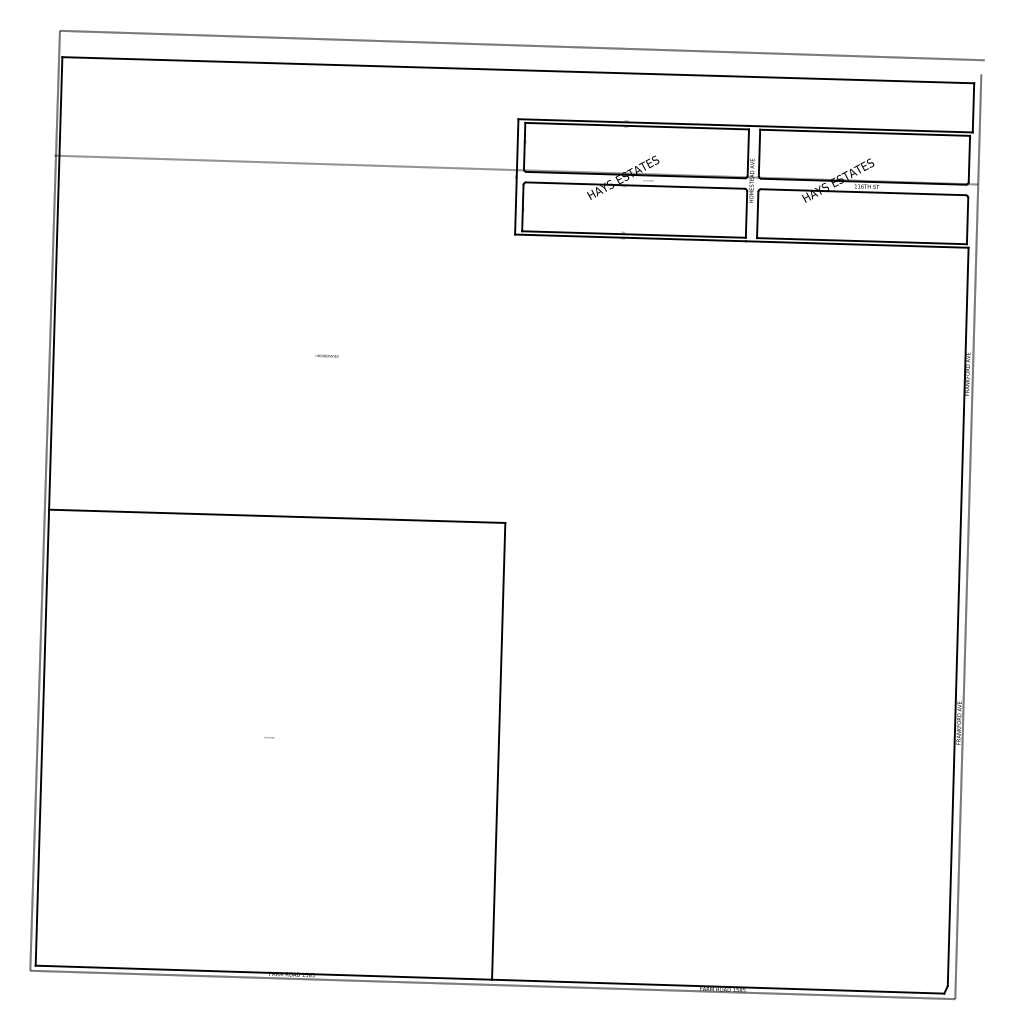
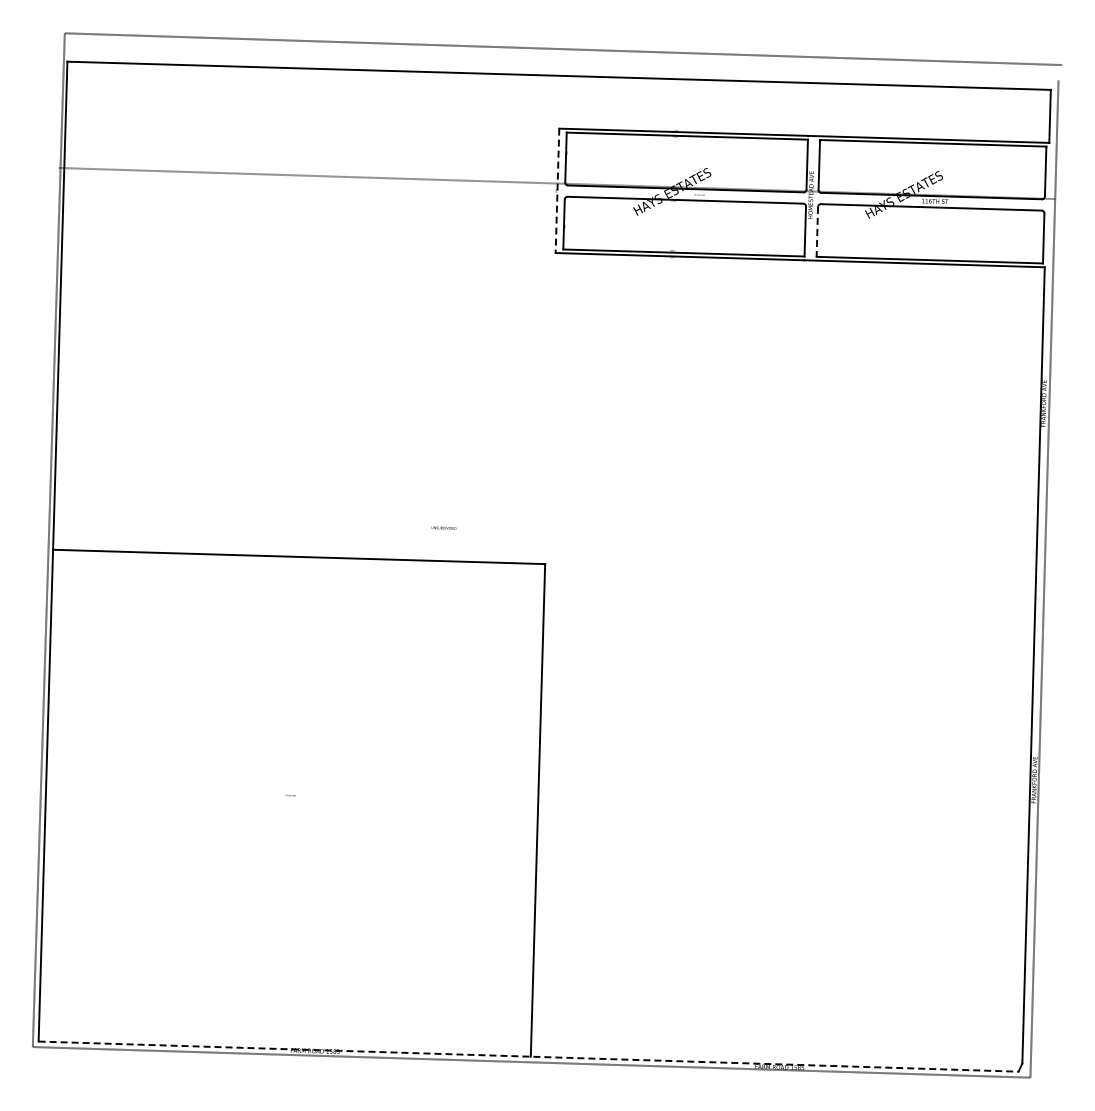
line: (516, 177) -> (557, 191), solid -> dashed
line: (757, 214) -> (817, 231), solid -> dashed
text: (326, 355) -> (443, 527), moved
line: (490, 979) -> (529, 1056), solid -> dashed

